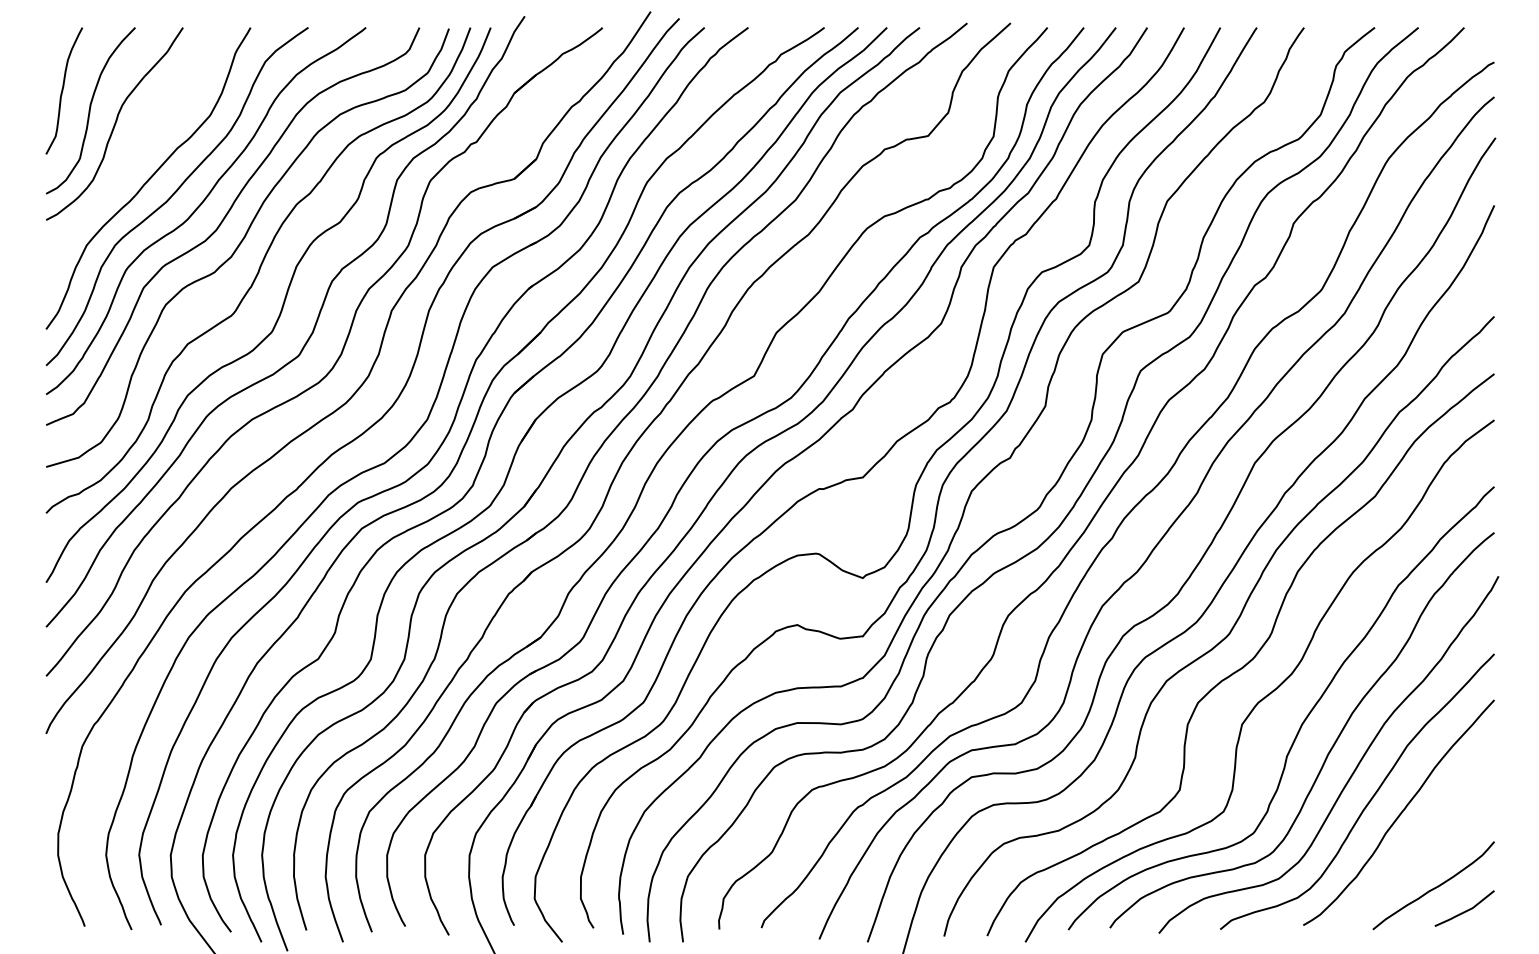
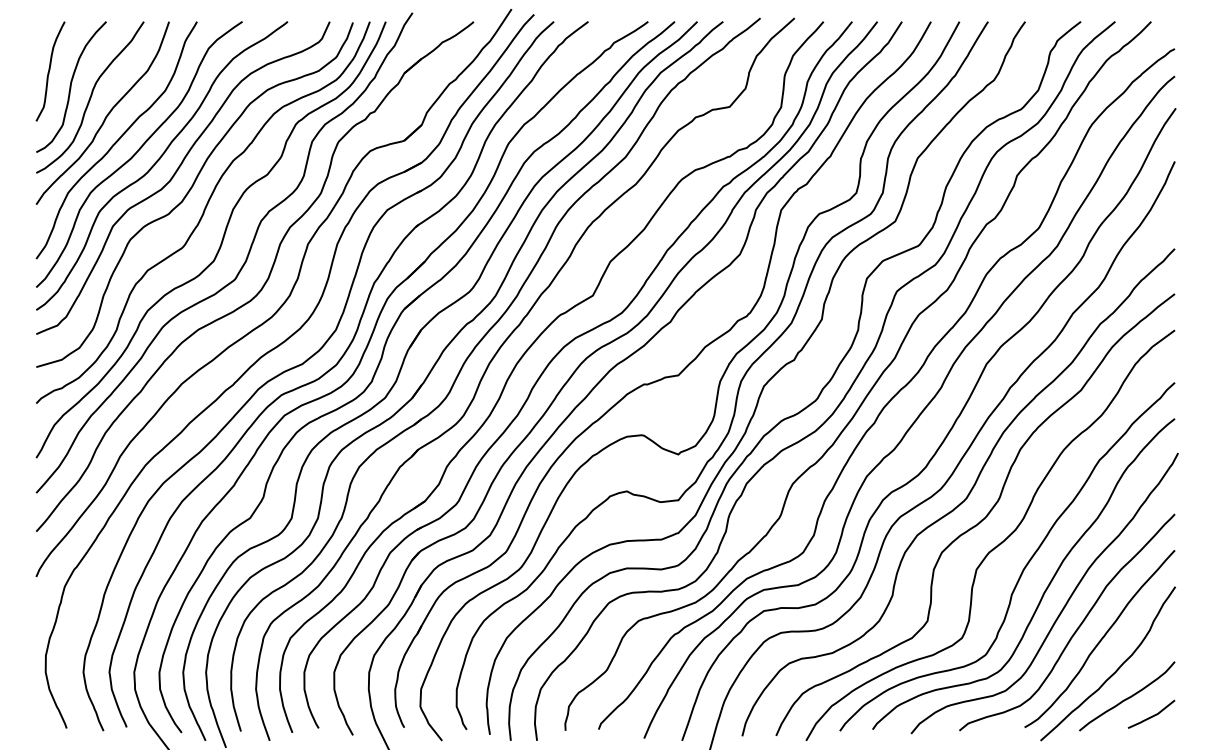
curve: (135, 146) -> (106, 115), added
curve: (1419, 852) -> (1116, 670), added

